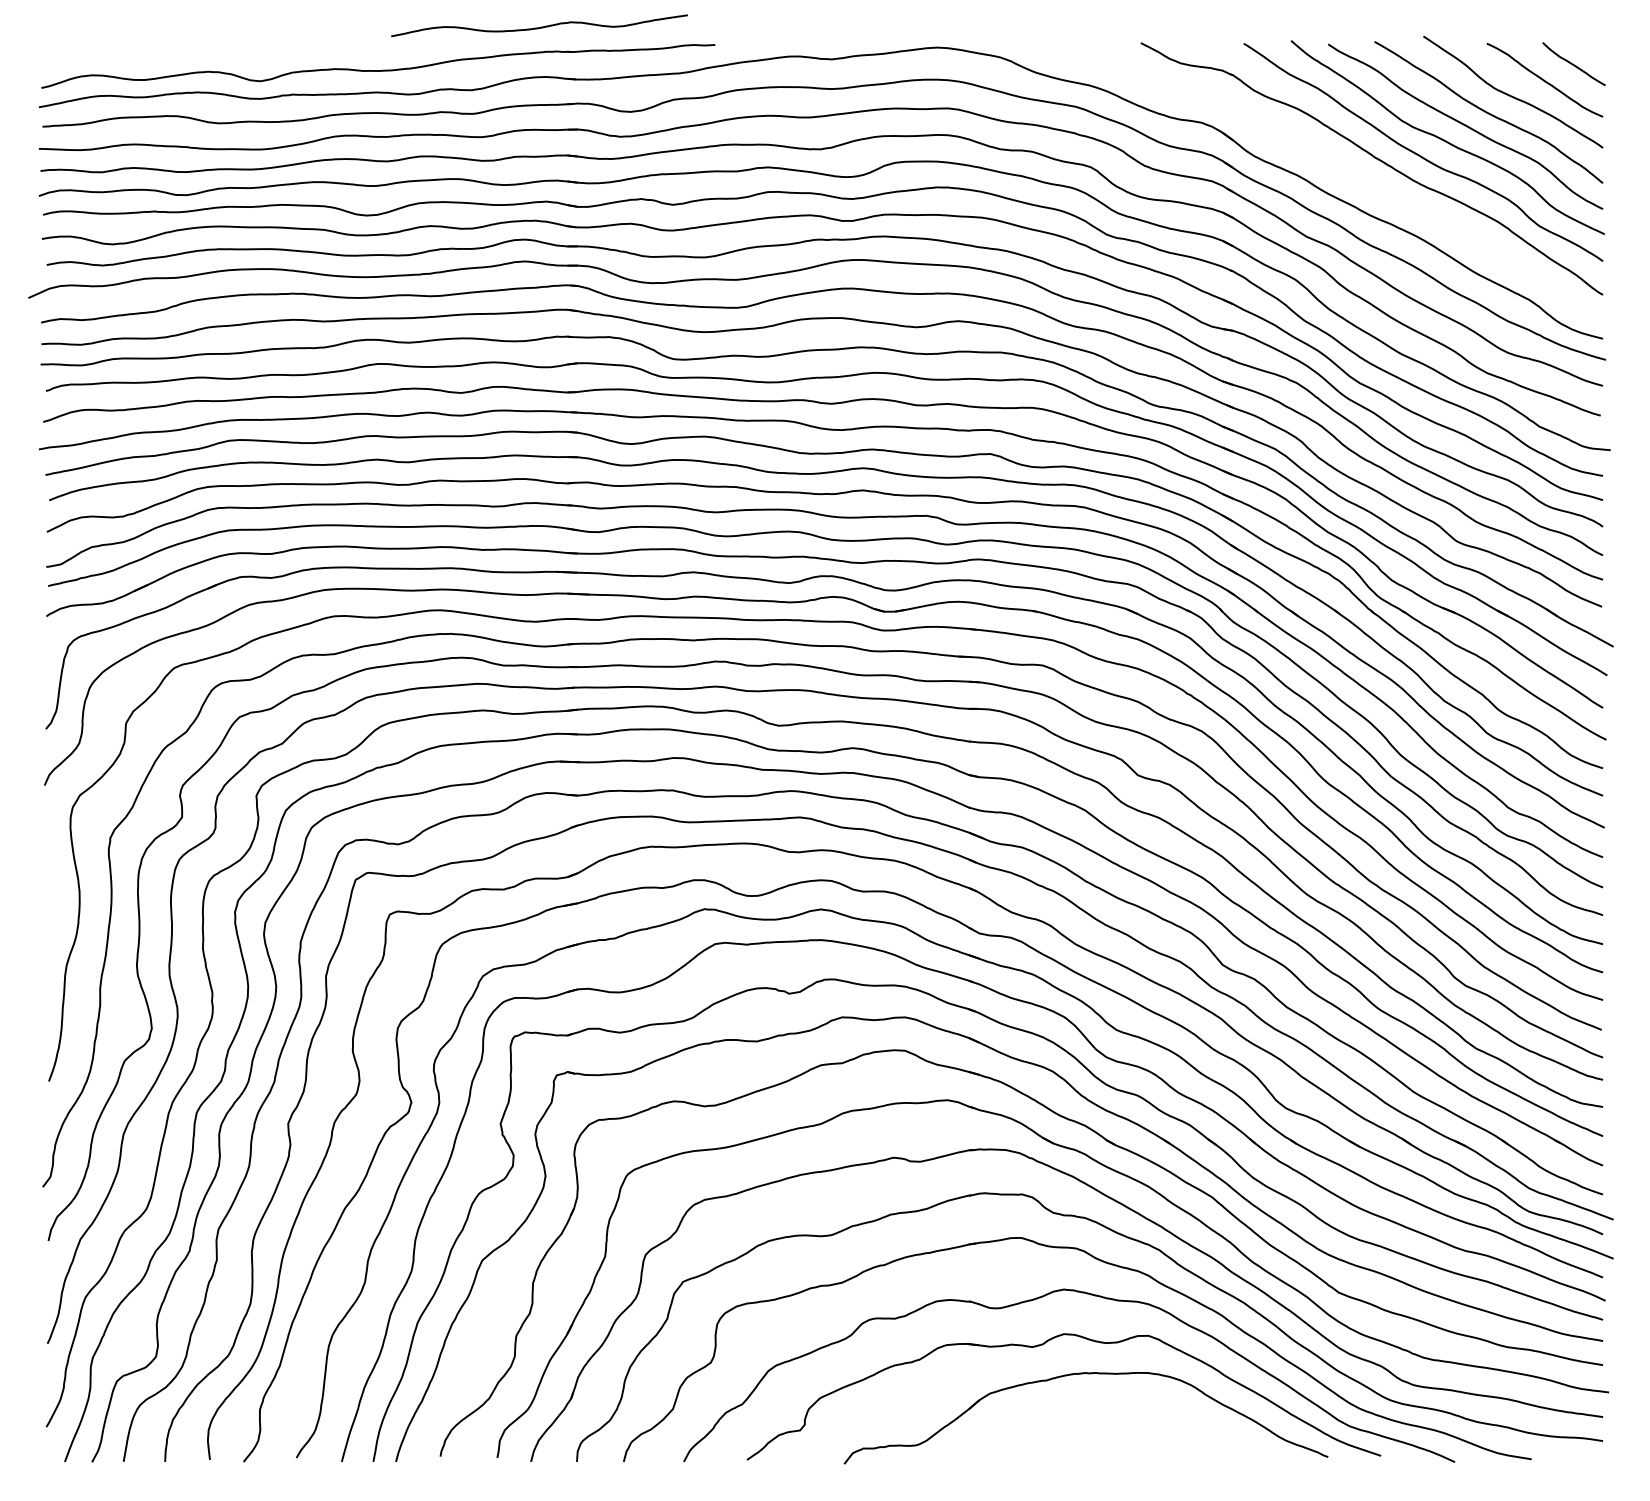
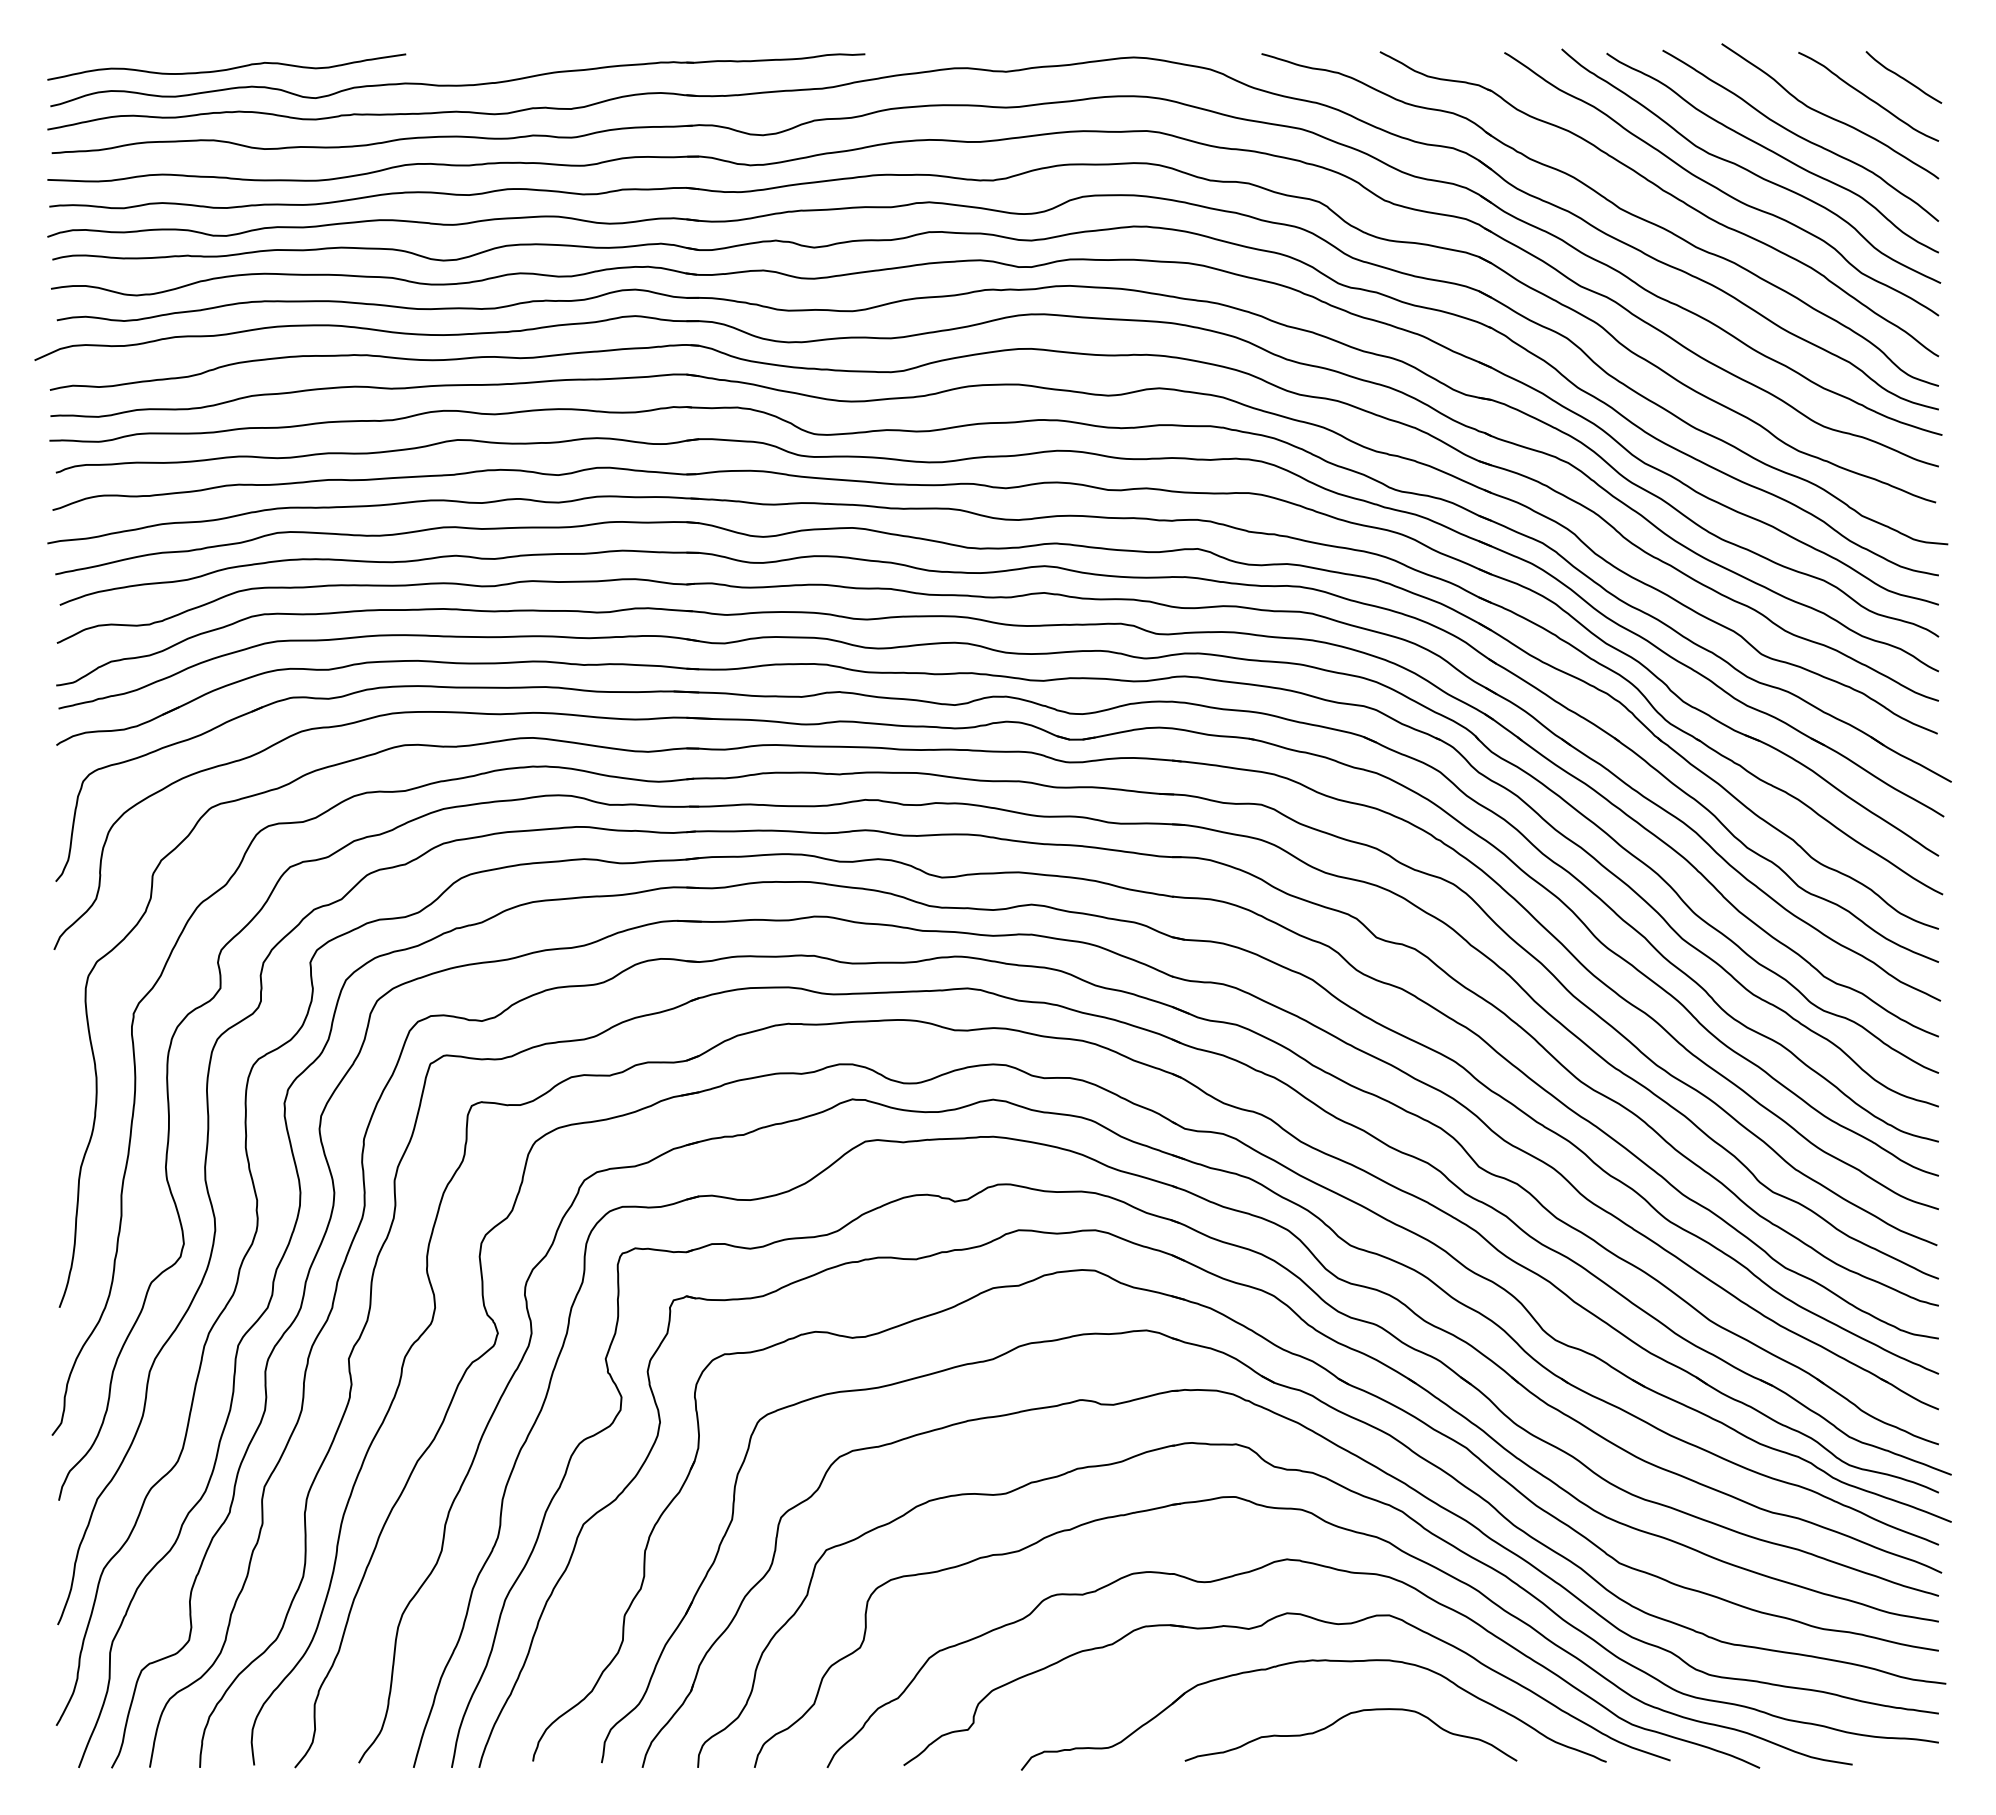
curve: (540, 26) -> (227, 68), moved
part: (1330, 167) -> (1609, 202), added
curve: (1109, 1421) -> (1341, 1719), added

